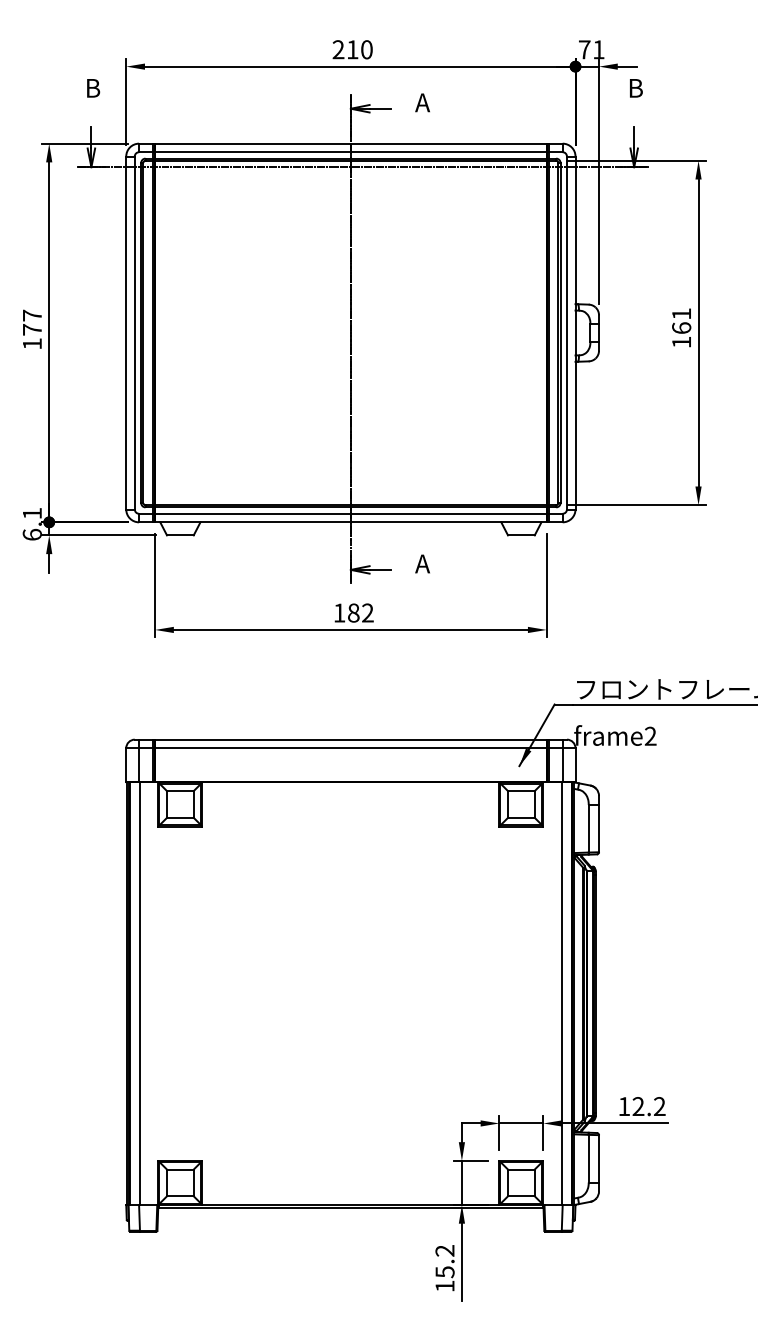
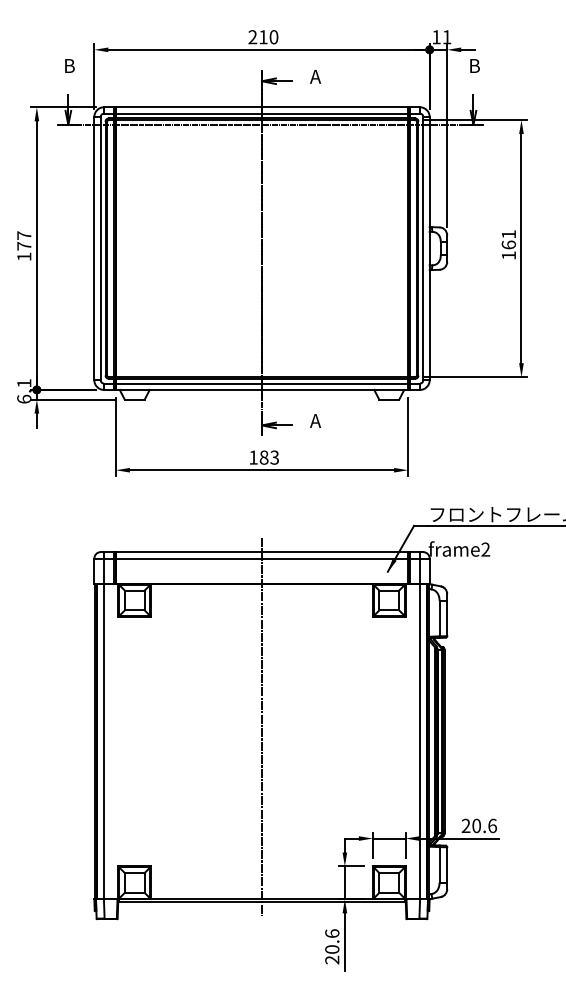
text: (584, 50) -> (436, 37), 71 -> 11
text: (367, 612) -> (274, 457), 182 -> 183
line: (351, 973) -> (262, 726), added
text: (640, 1105) -> (478, 825), 12.2 -> 20.6
text: (445, 1268) -> (332, 946), 15.2 -> 20.6

